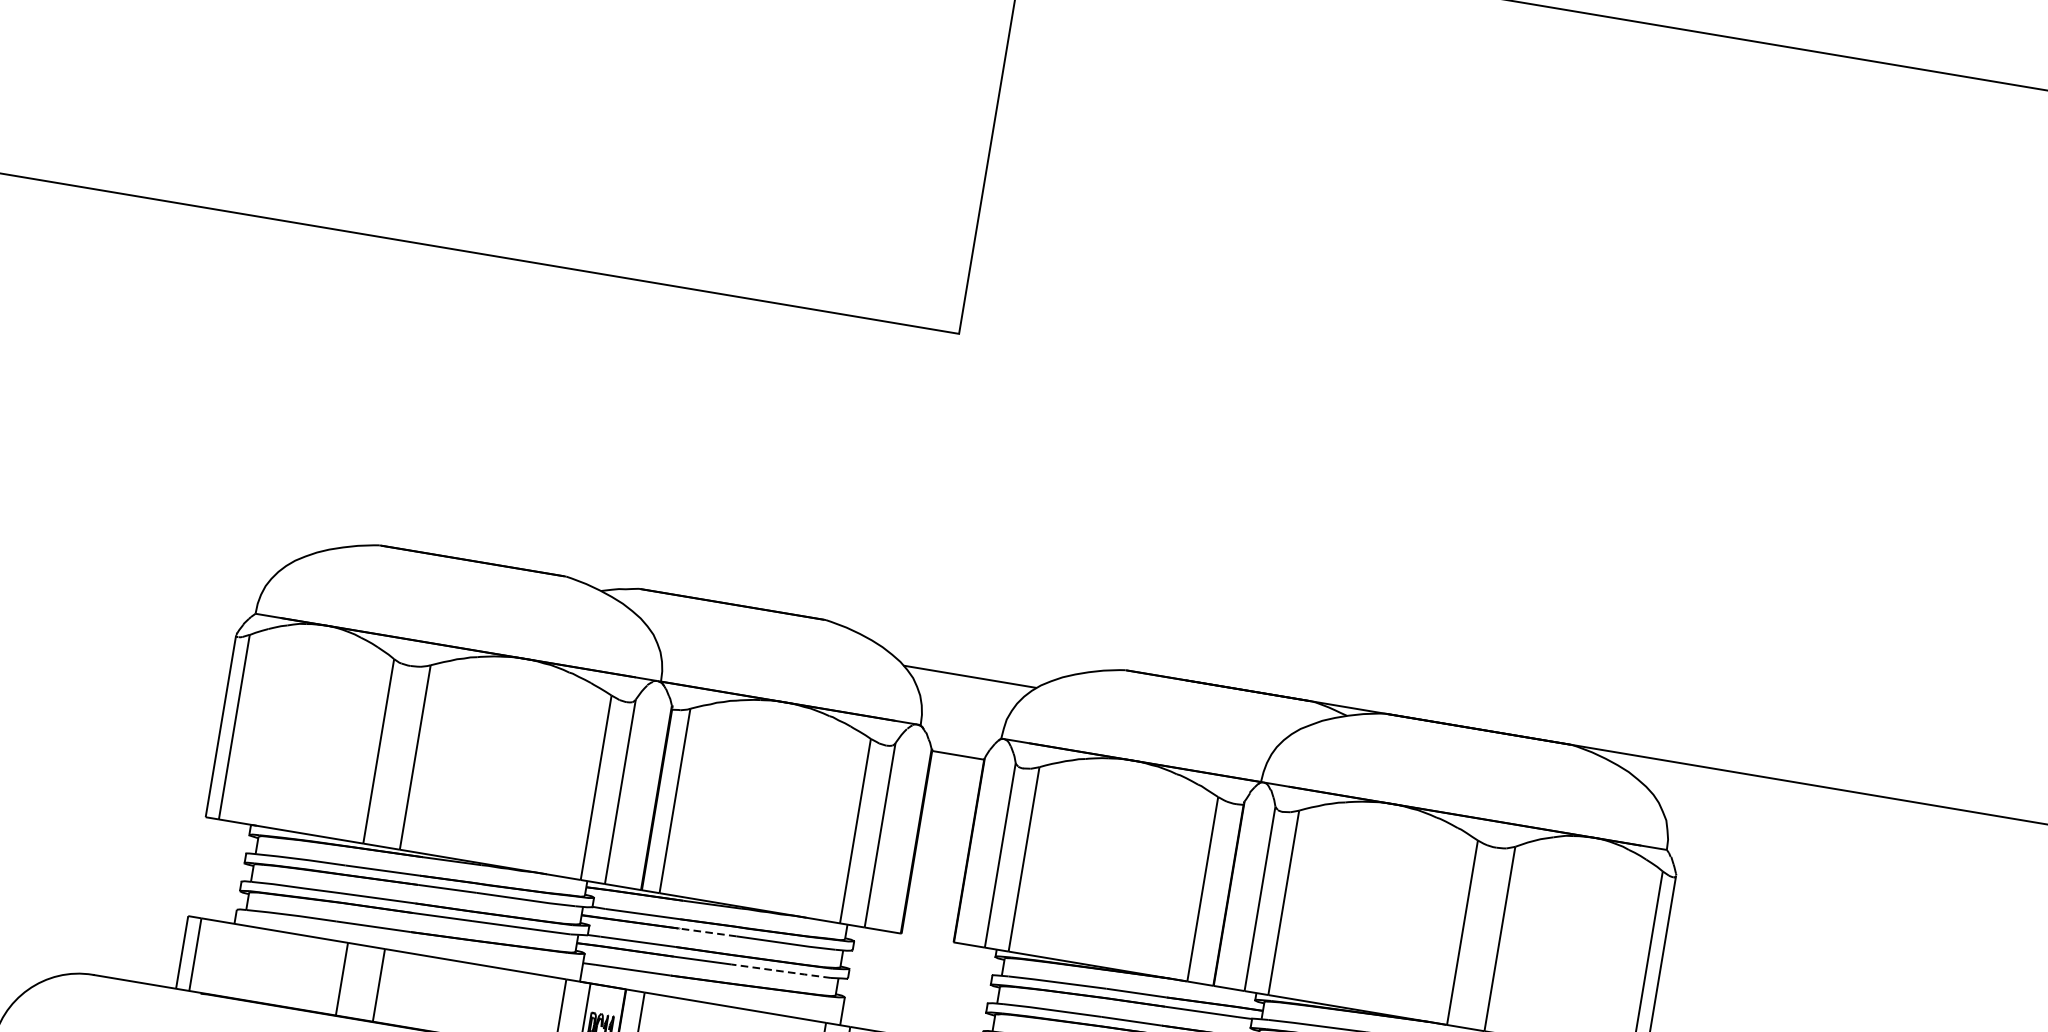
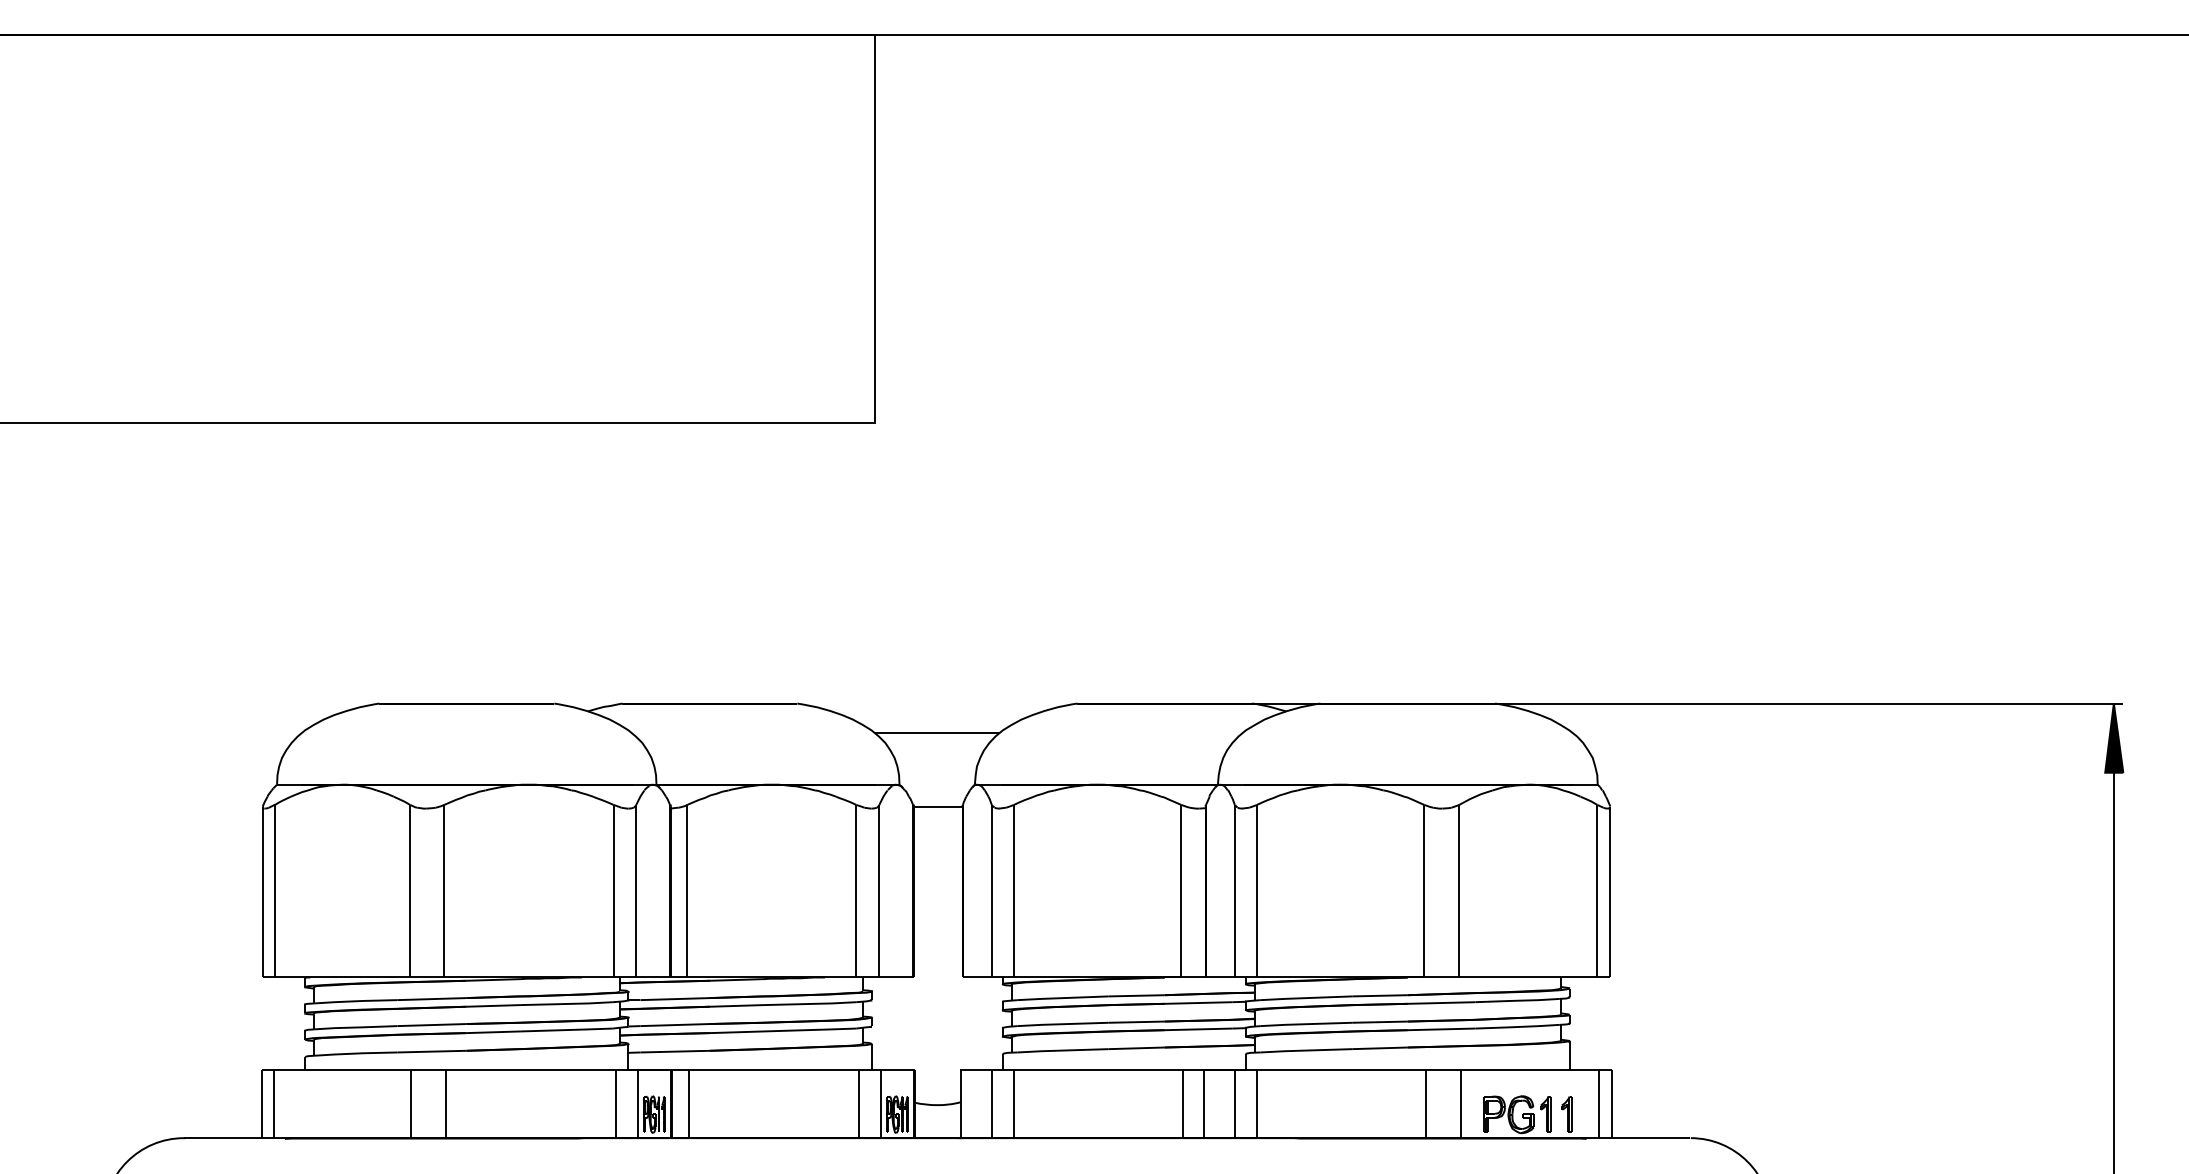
line: (705, 931) -> (735, 1005), dashed -> solid
line: (781, 971) -> (810, 1030), dashed -> solid

